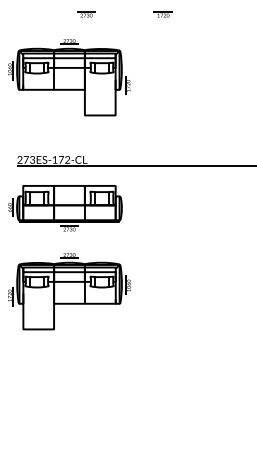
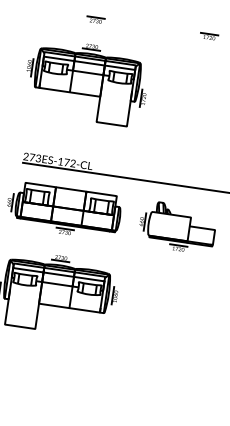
part: (86, 14) -> (95, 20), moved
part: (163, 14) -> (209, 36), moved
part: (180, 208) -> (177, 227), added

